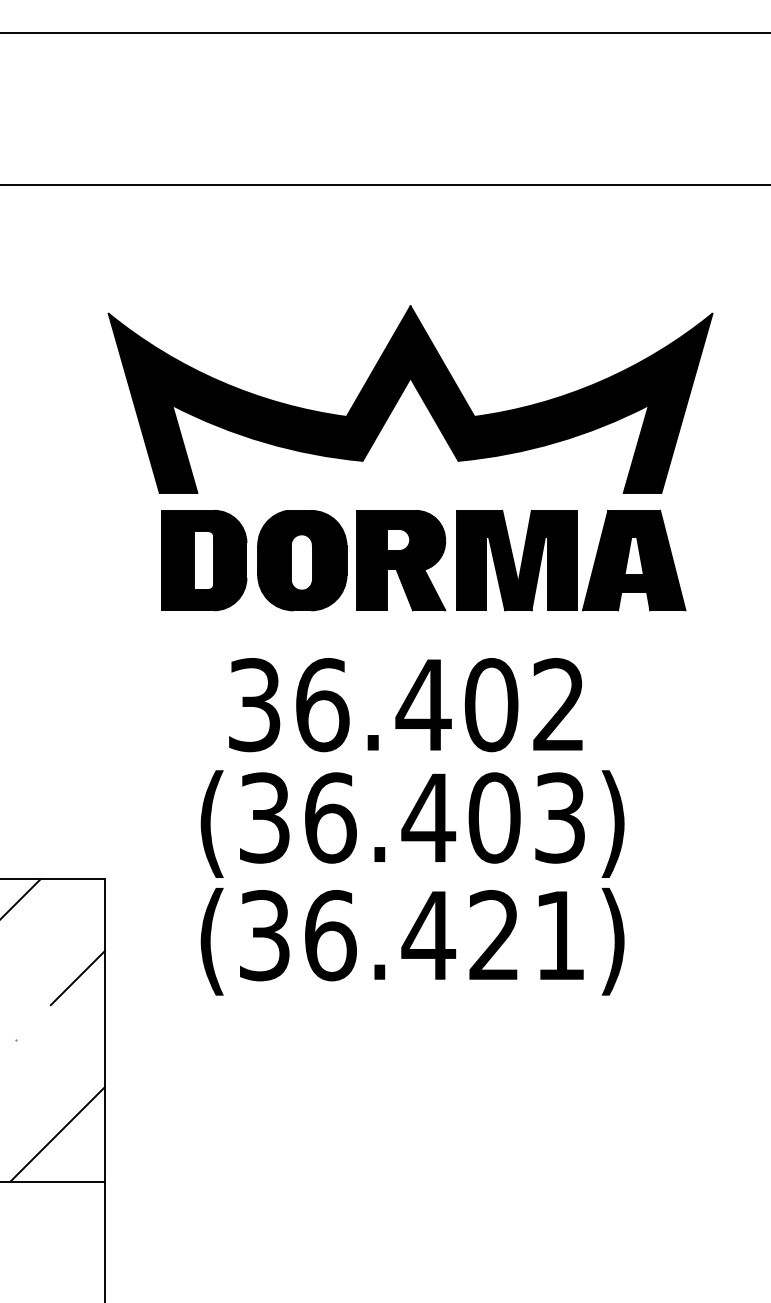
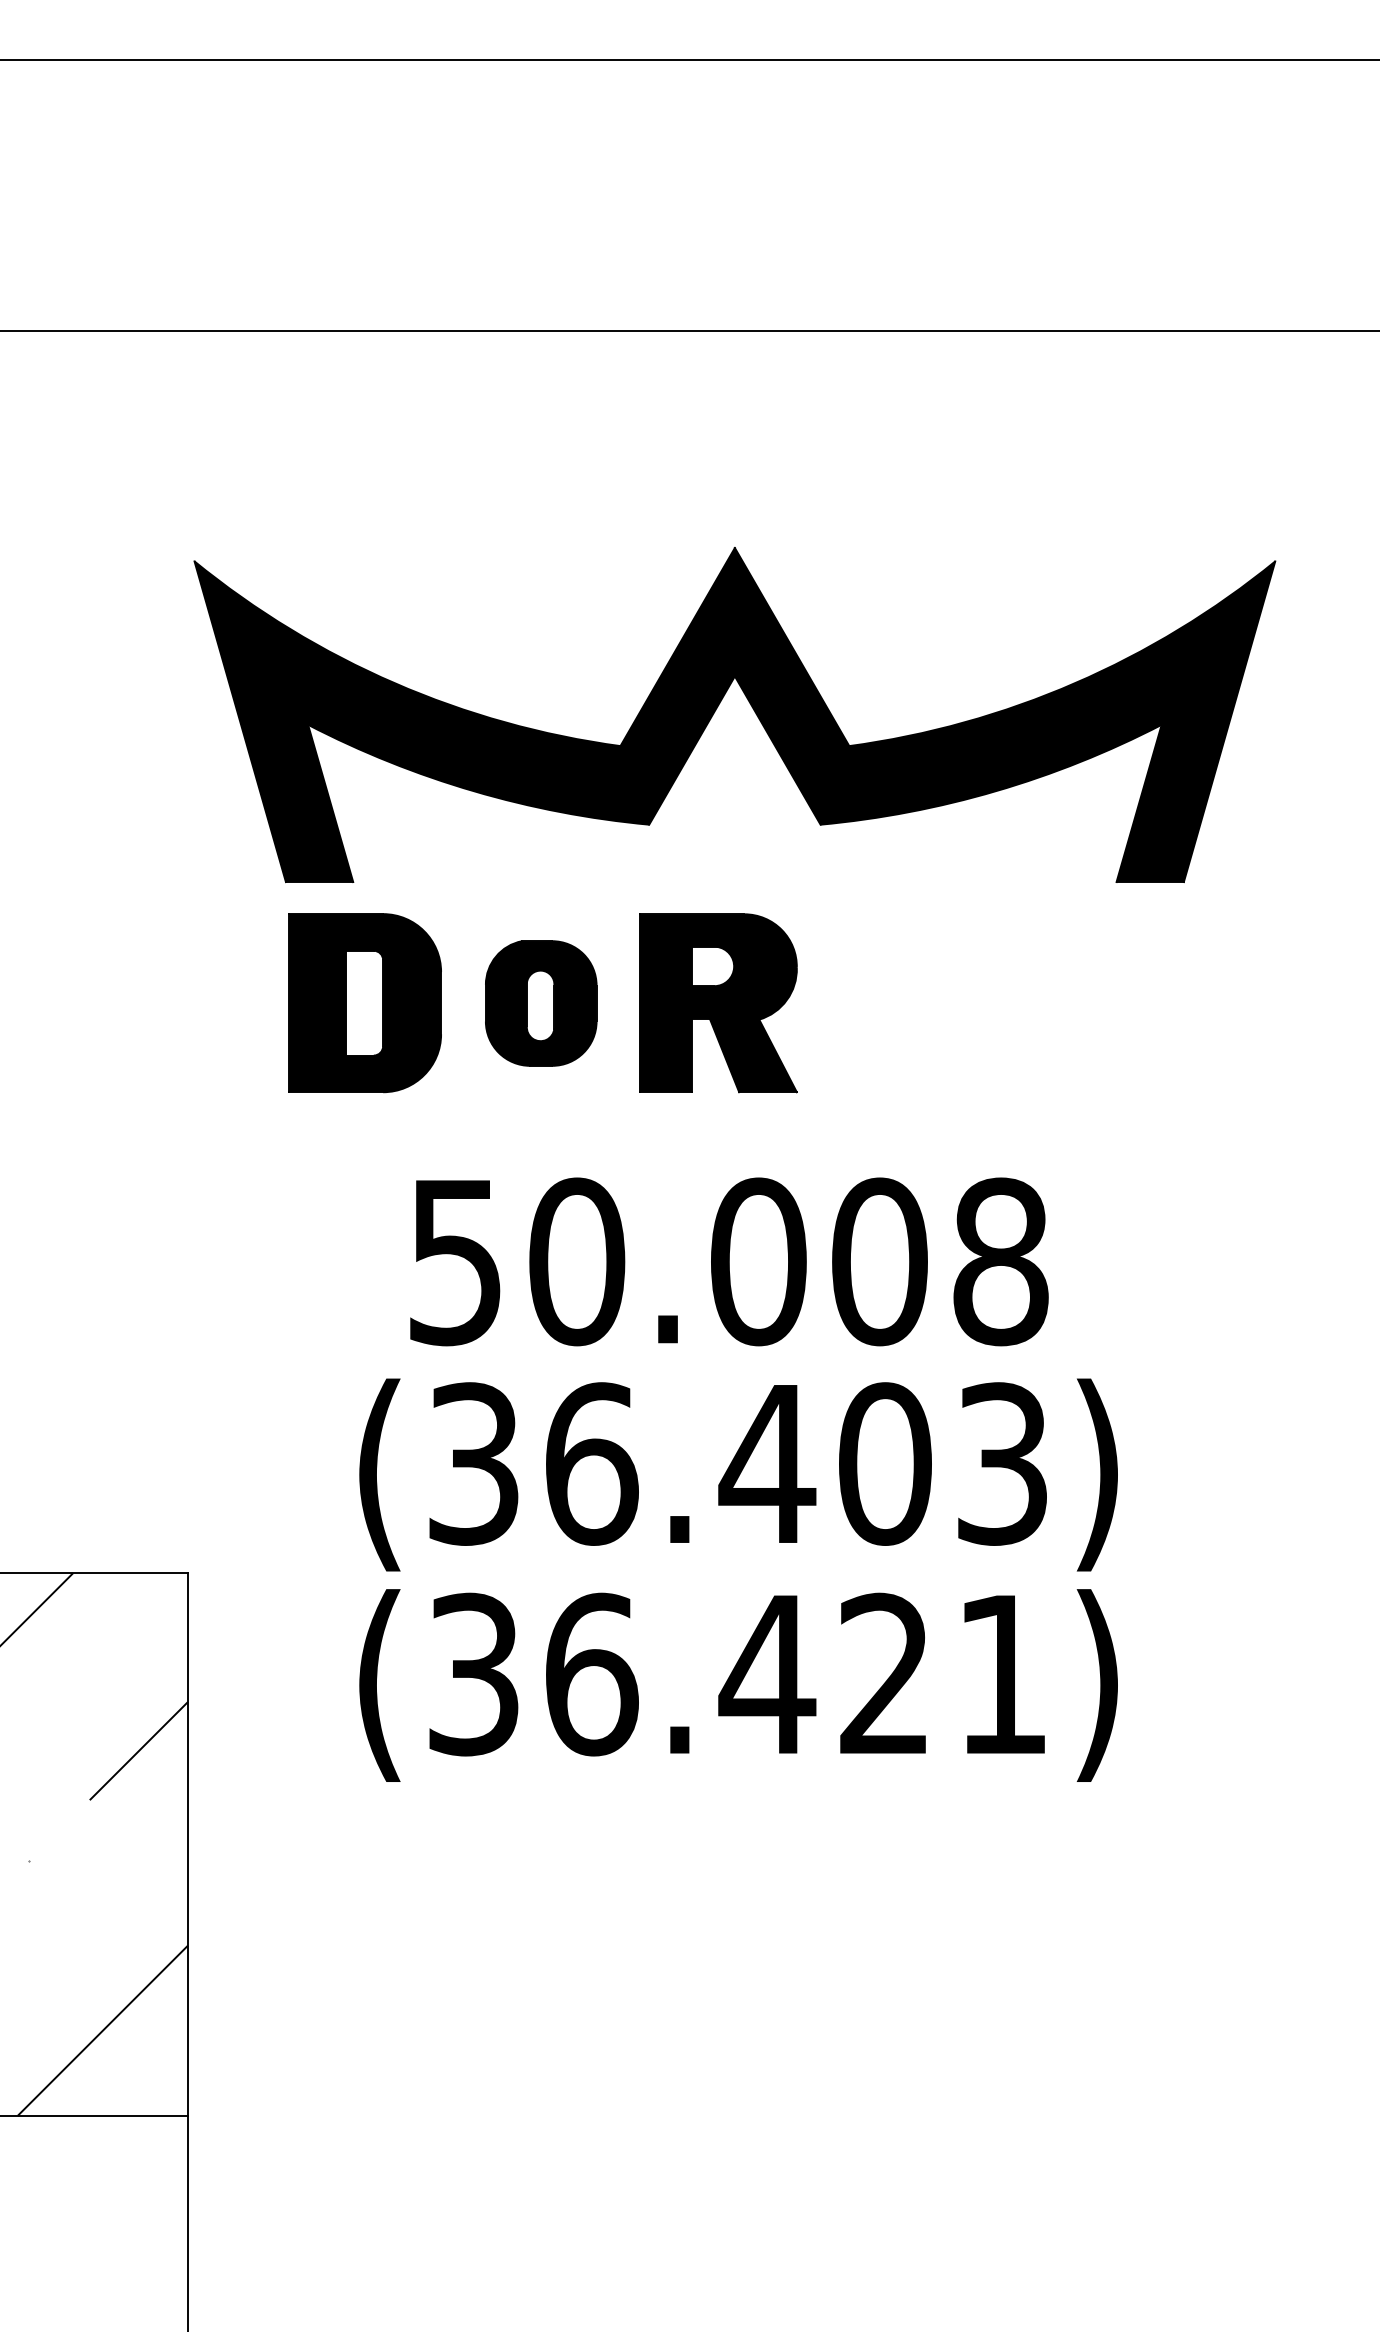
part: (302, 560) -> (541, 1003), size x0.7
part: (571, 560) -> (1022, 1003), removed
text: (407, 705) -> (729, 1262), 36.402 -> 50.008

